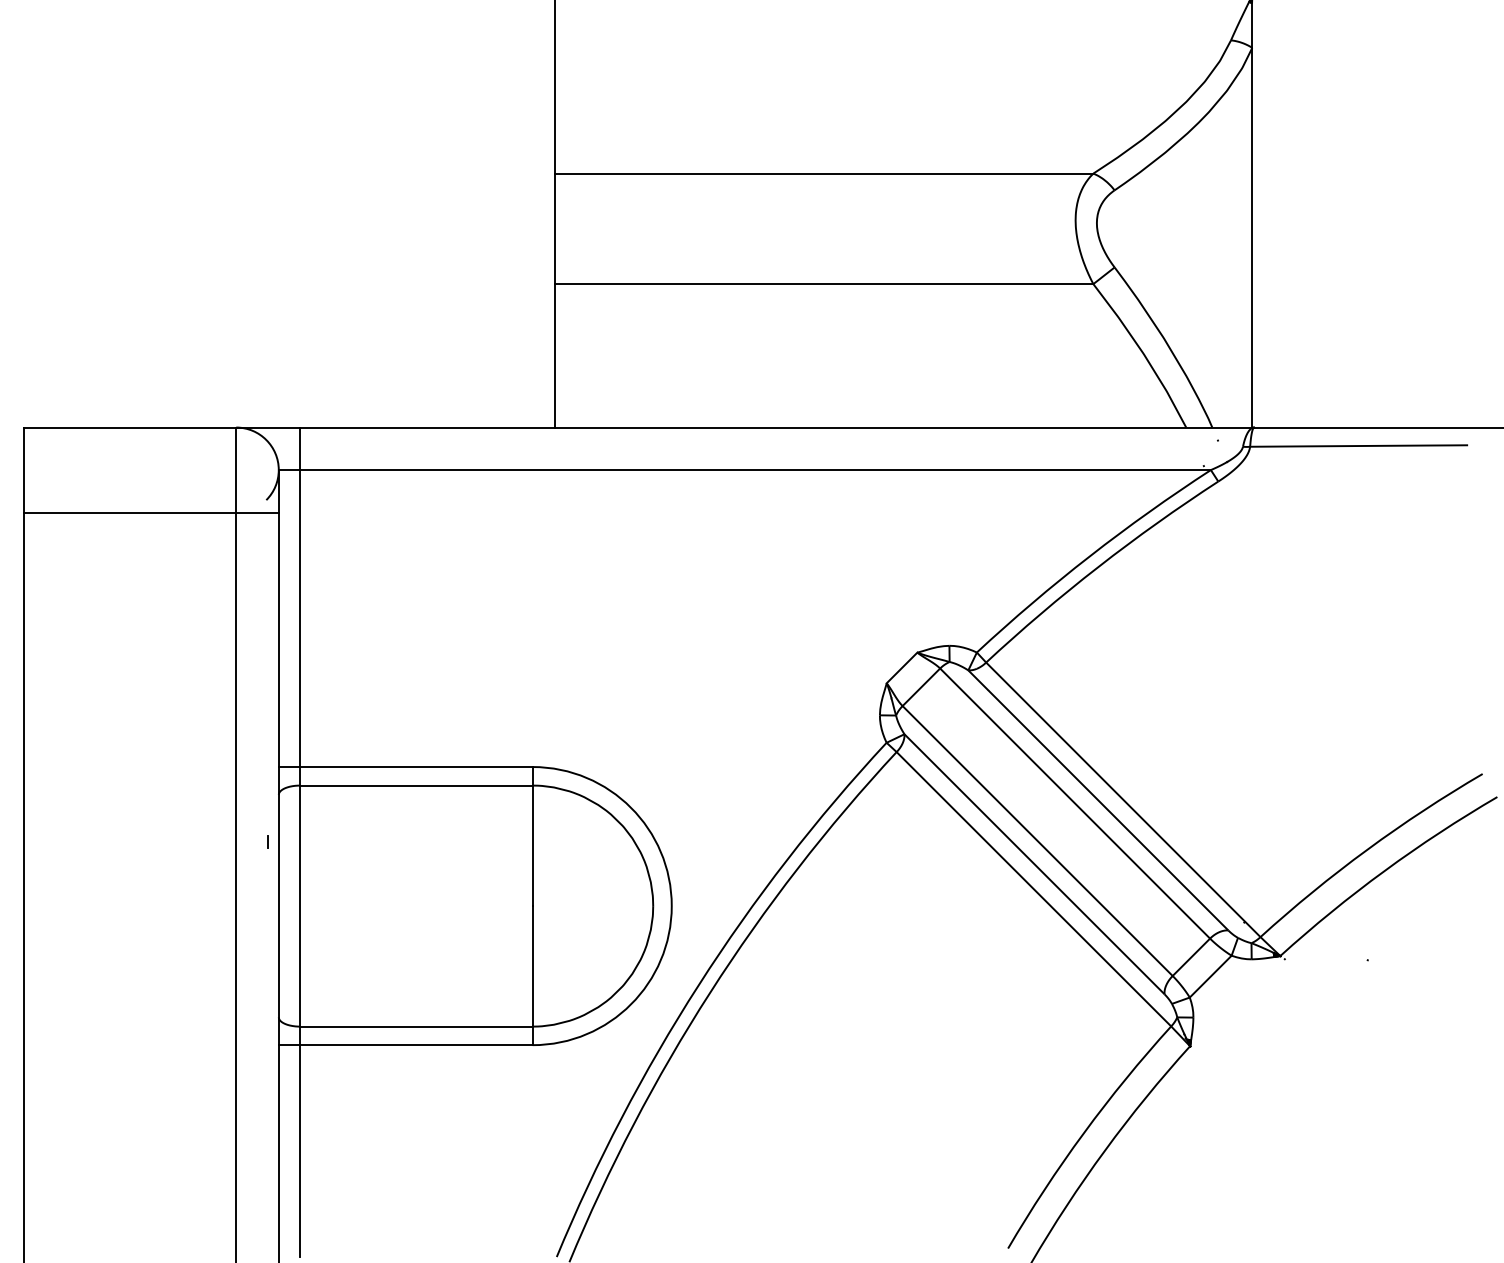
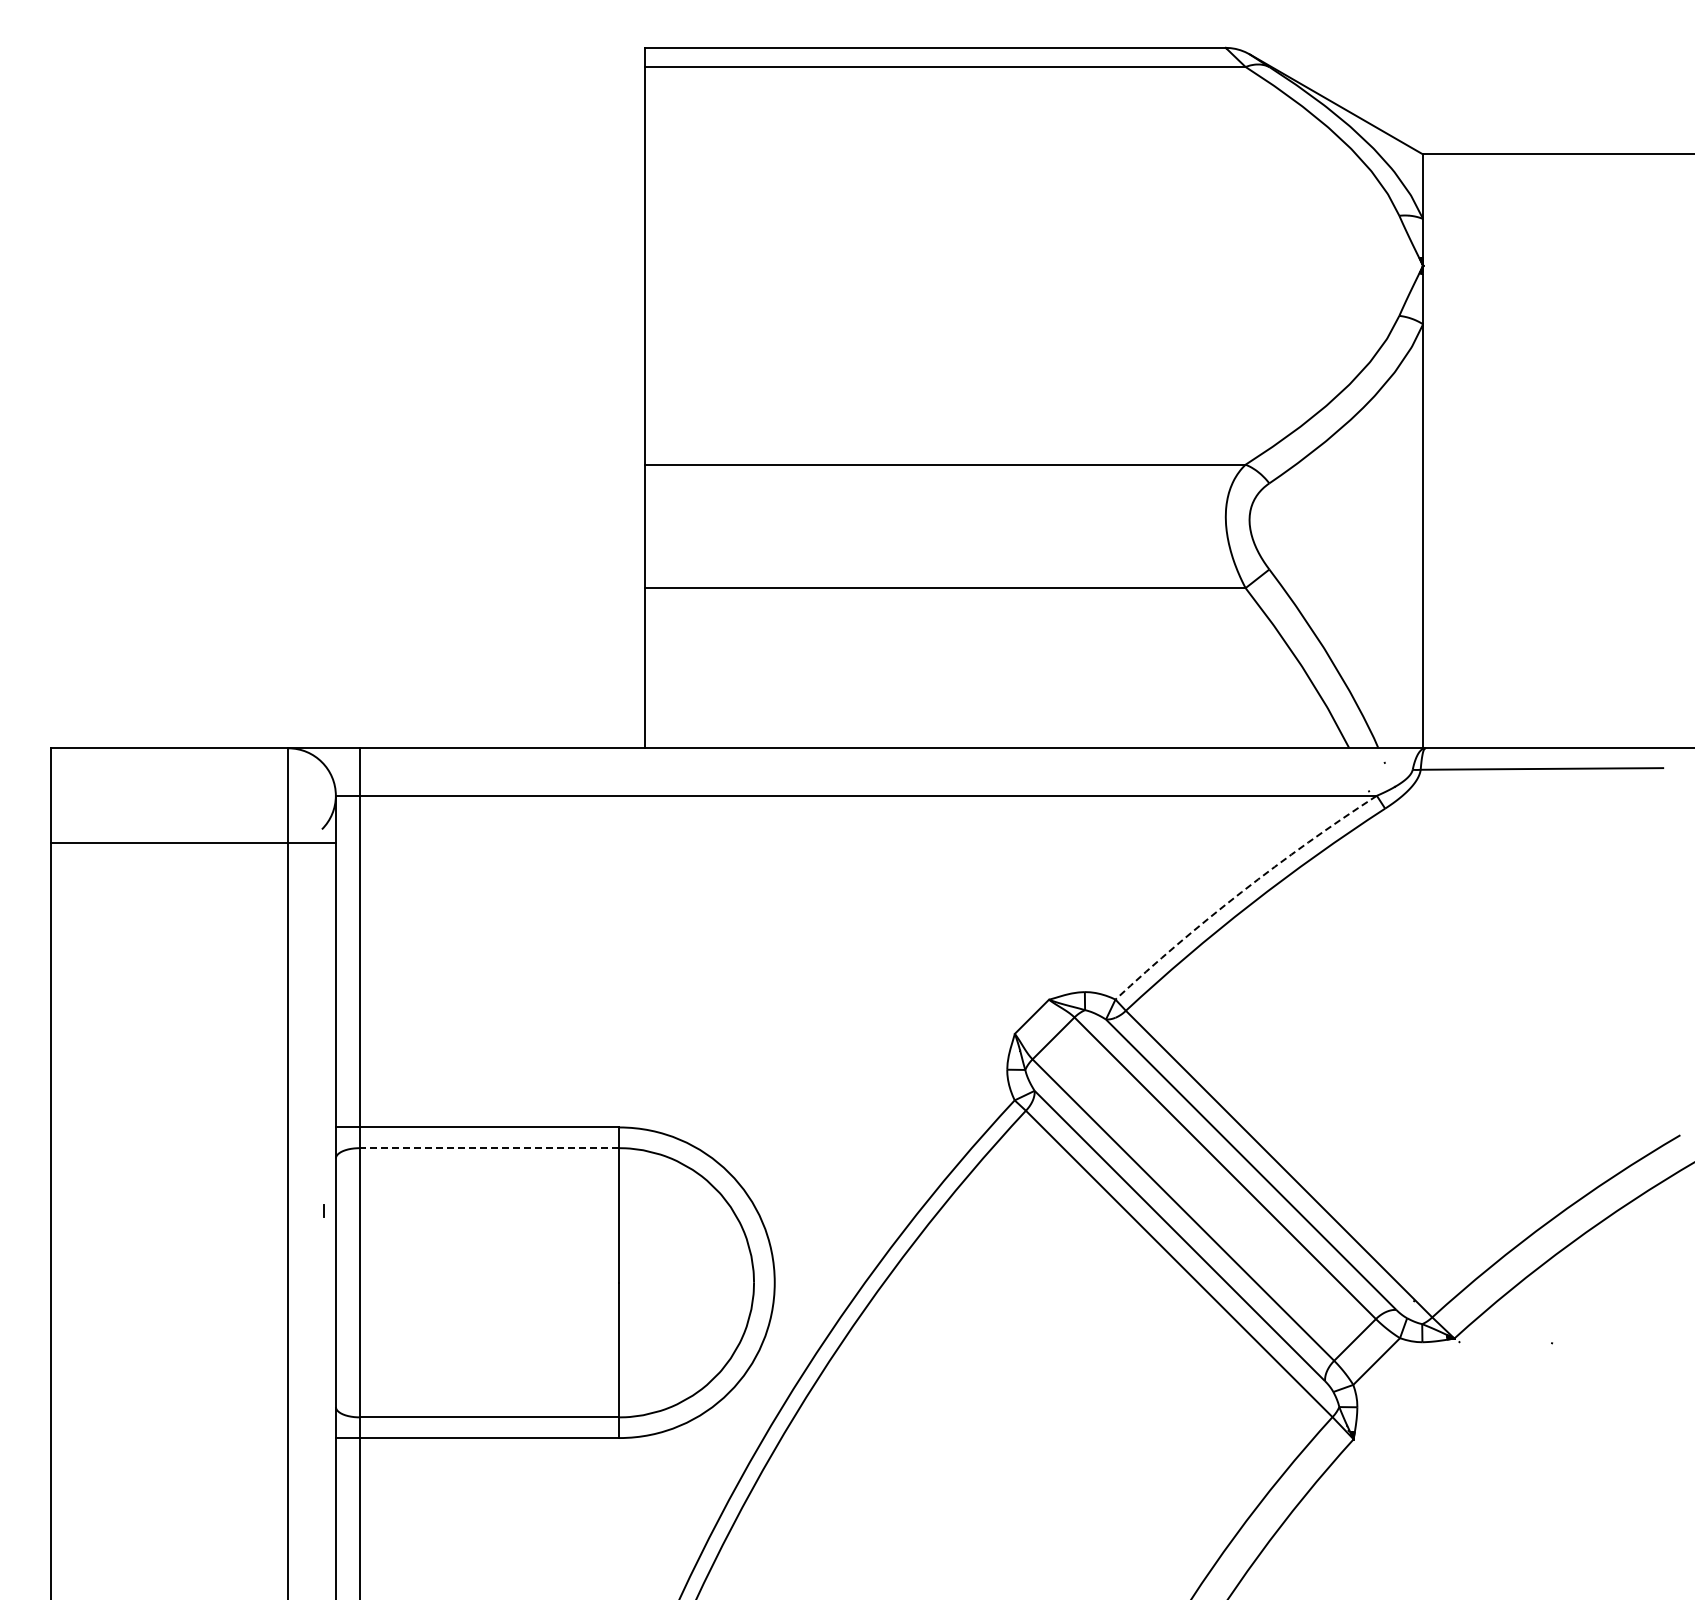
arc: (1089, 556) -> (1241, 892), solid -> dashed
line: (416, 785) -> (489, 1148), solid -> dashed

